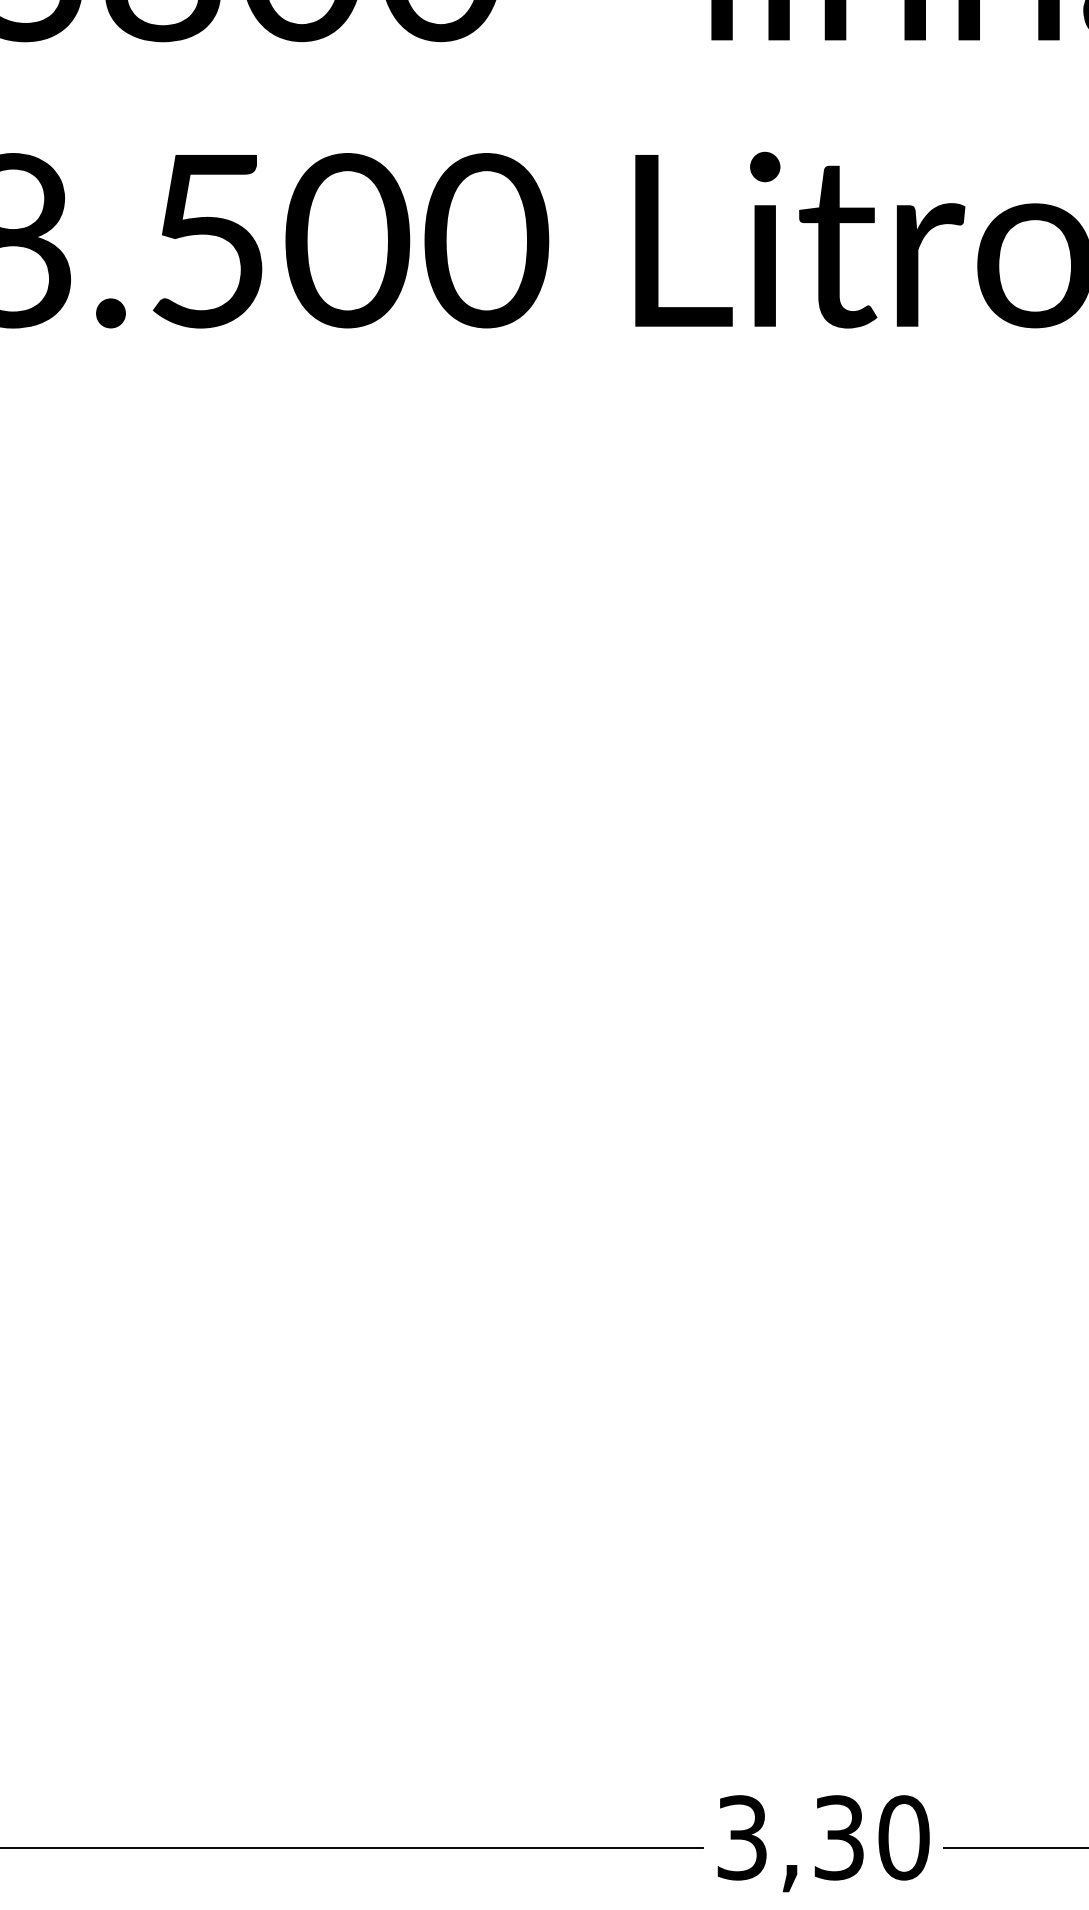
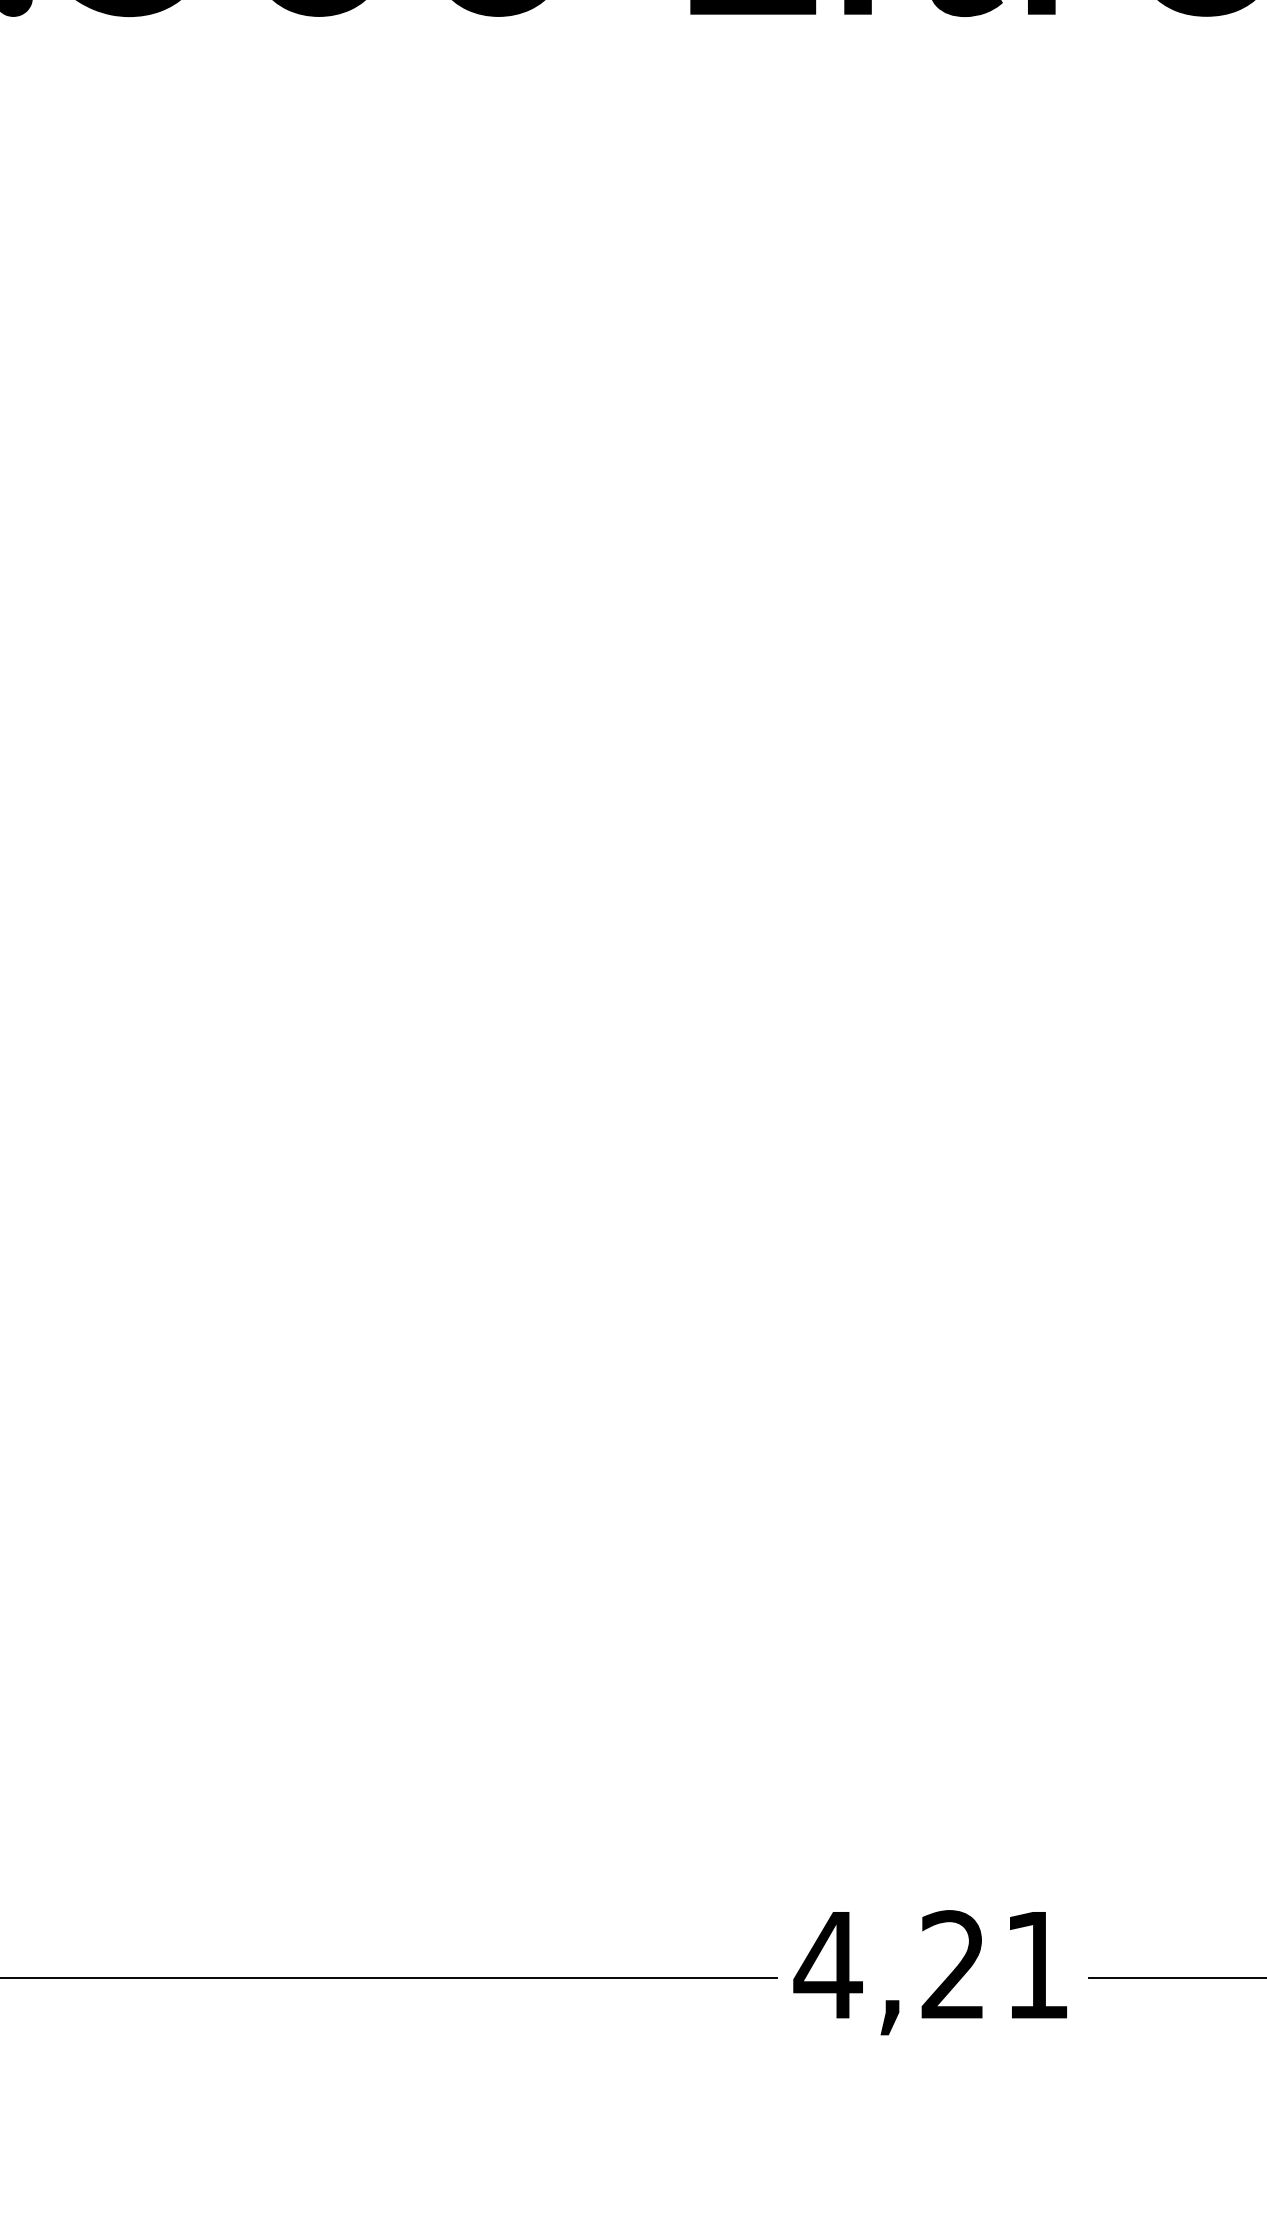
text: (822, 1837) -> (931, 1964), 3,30 -> 4,21

